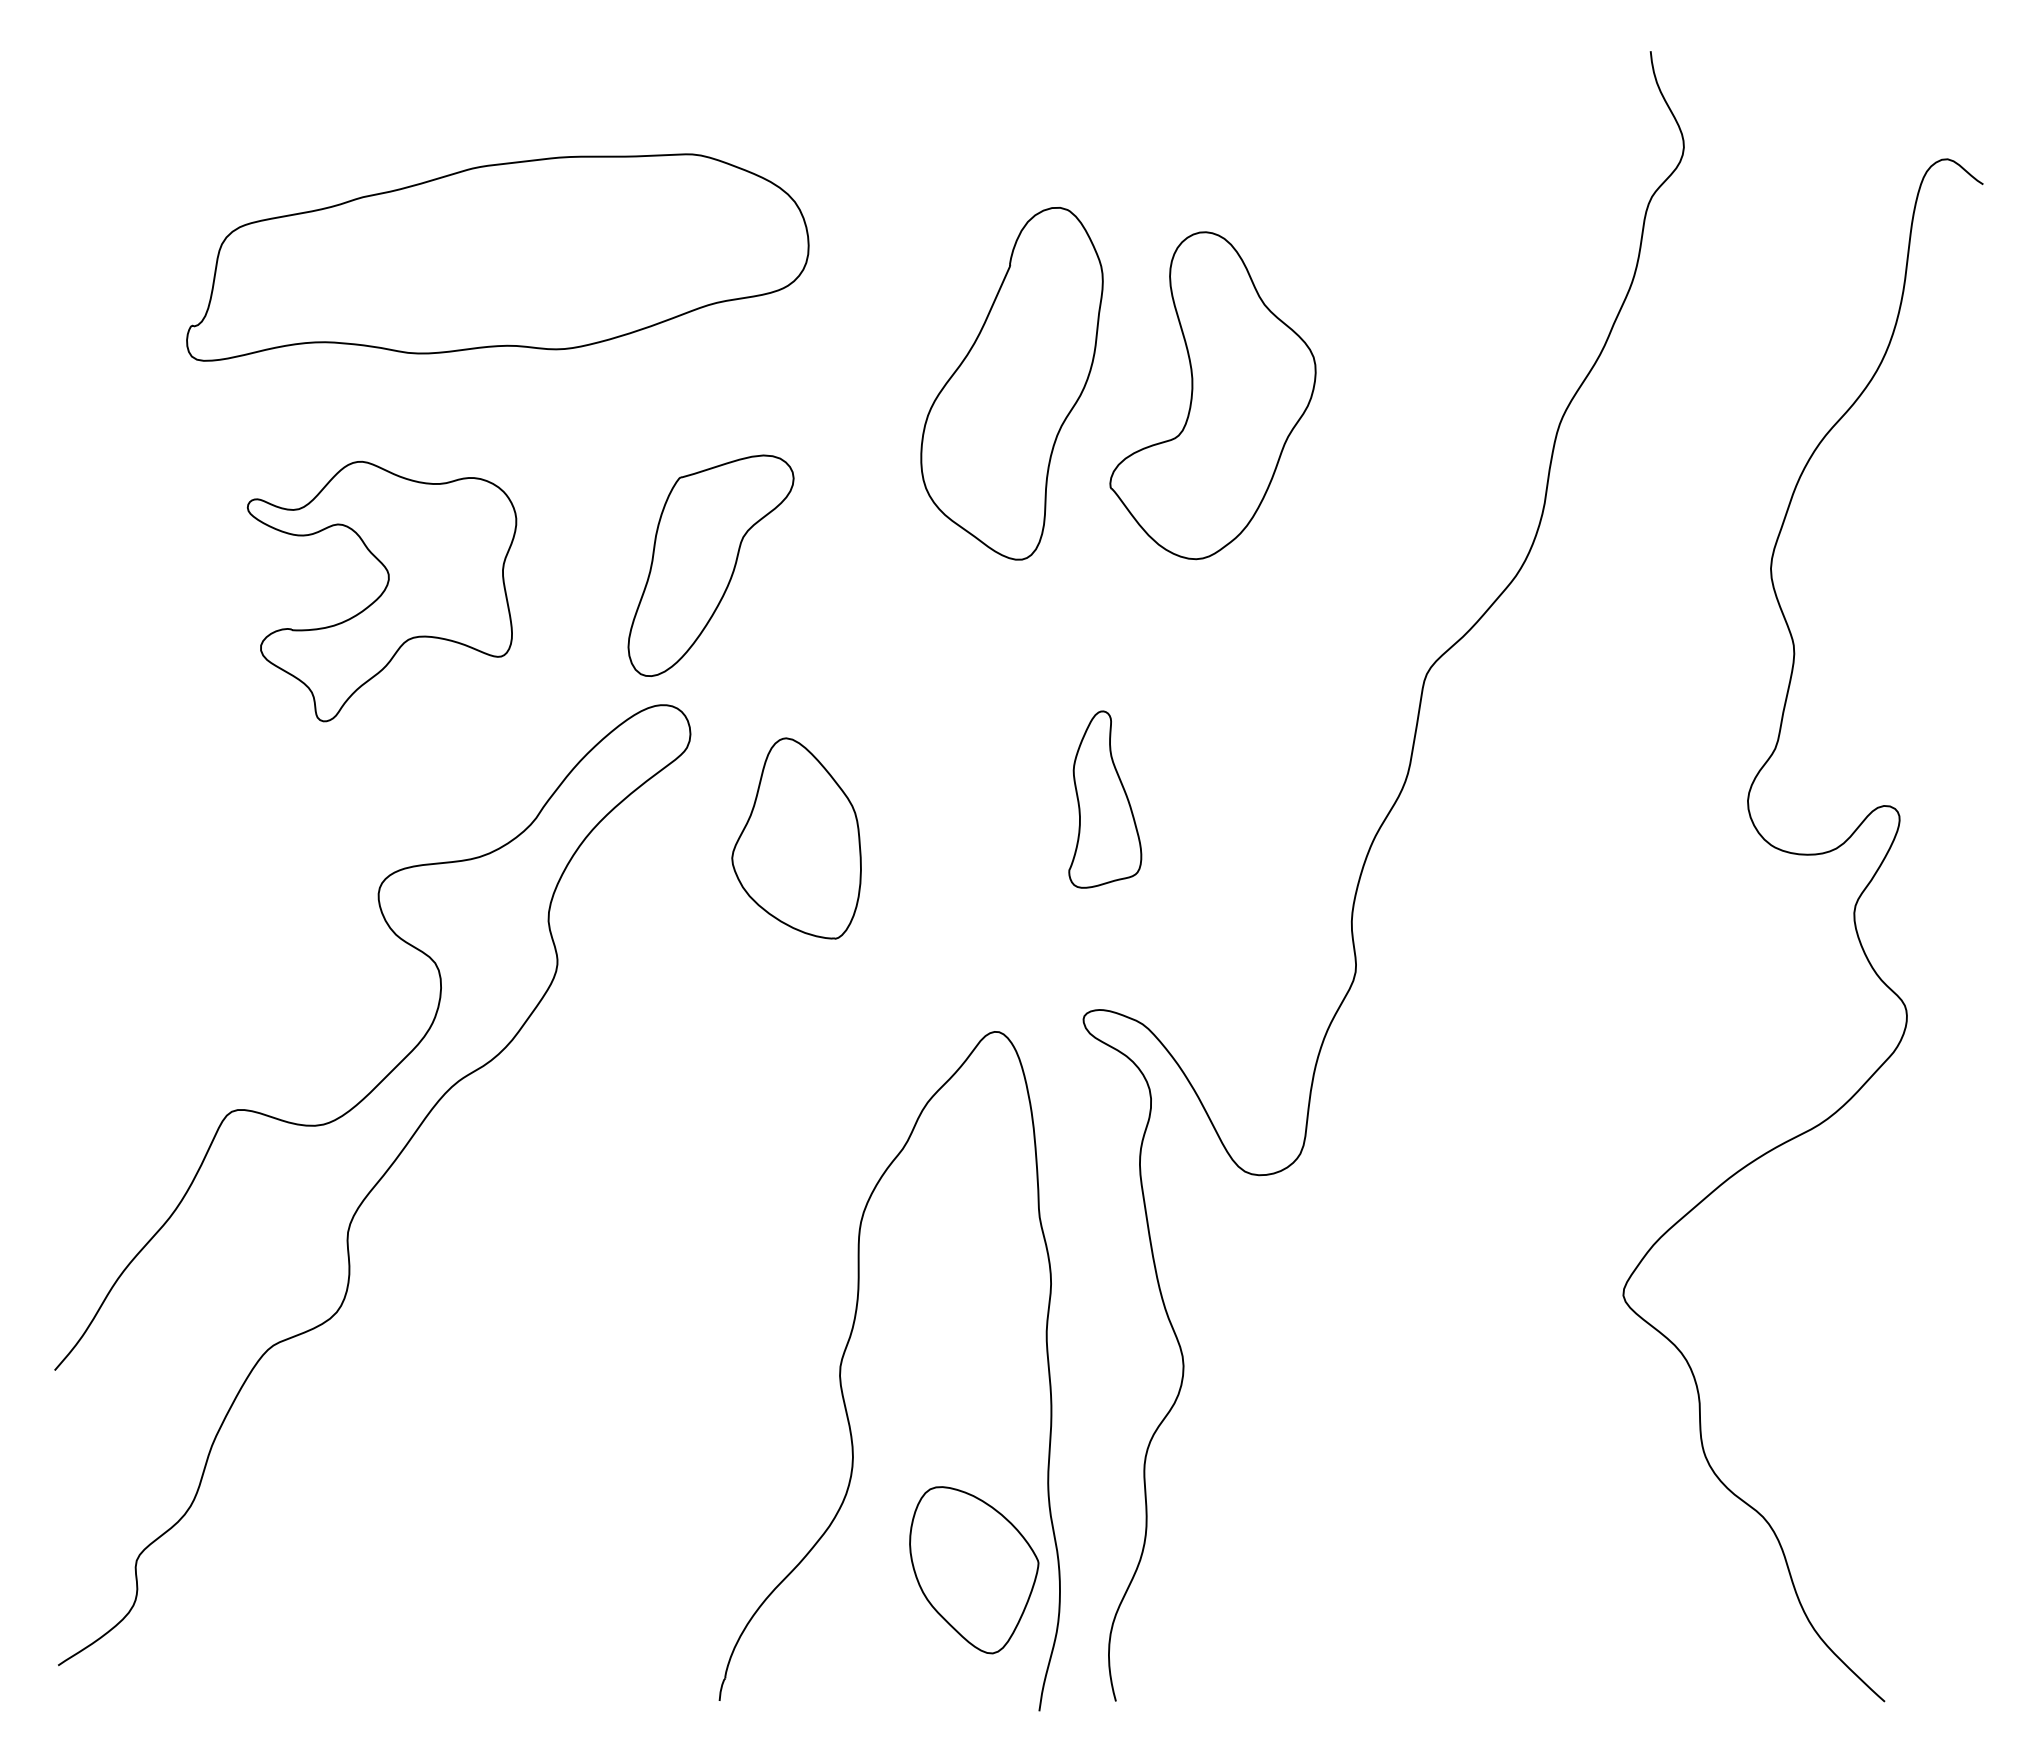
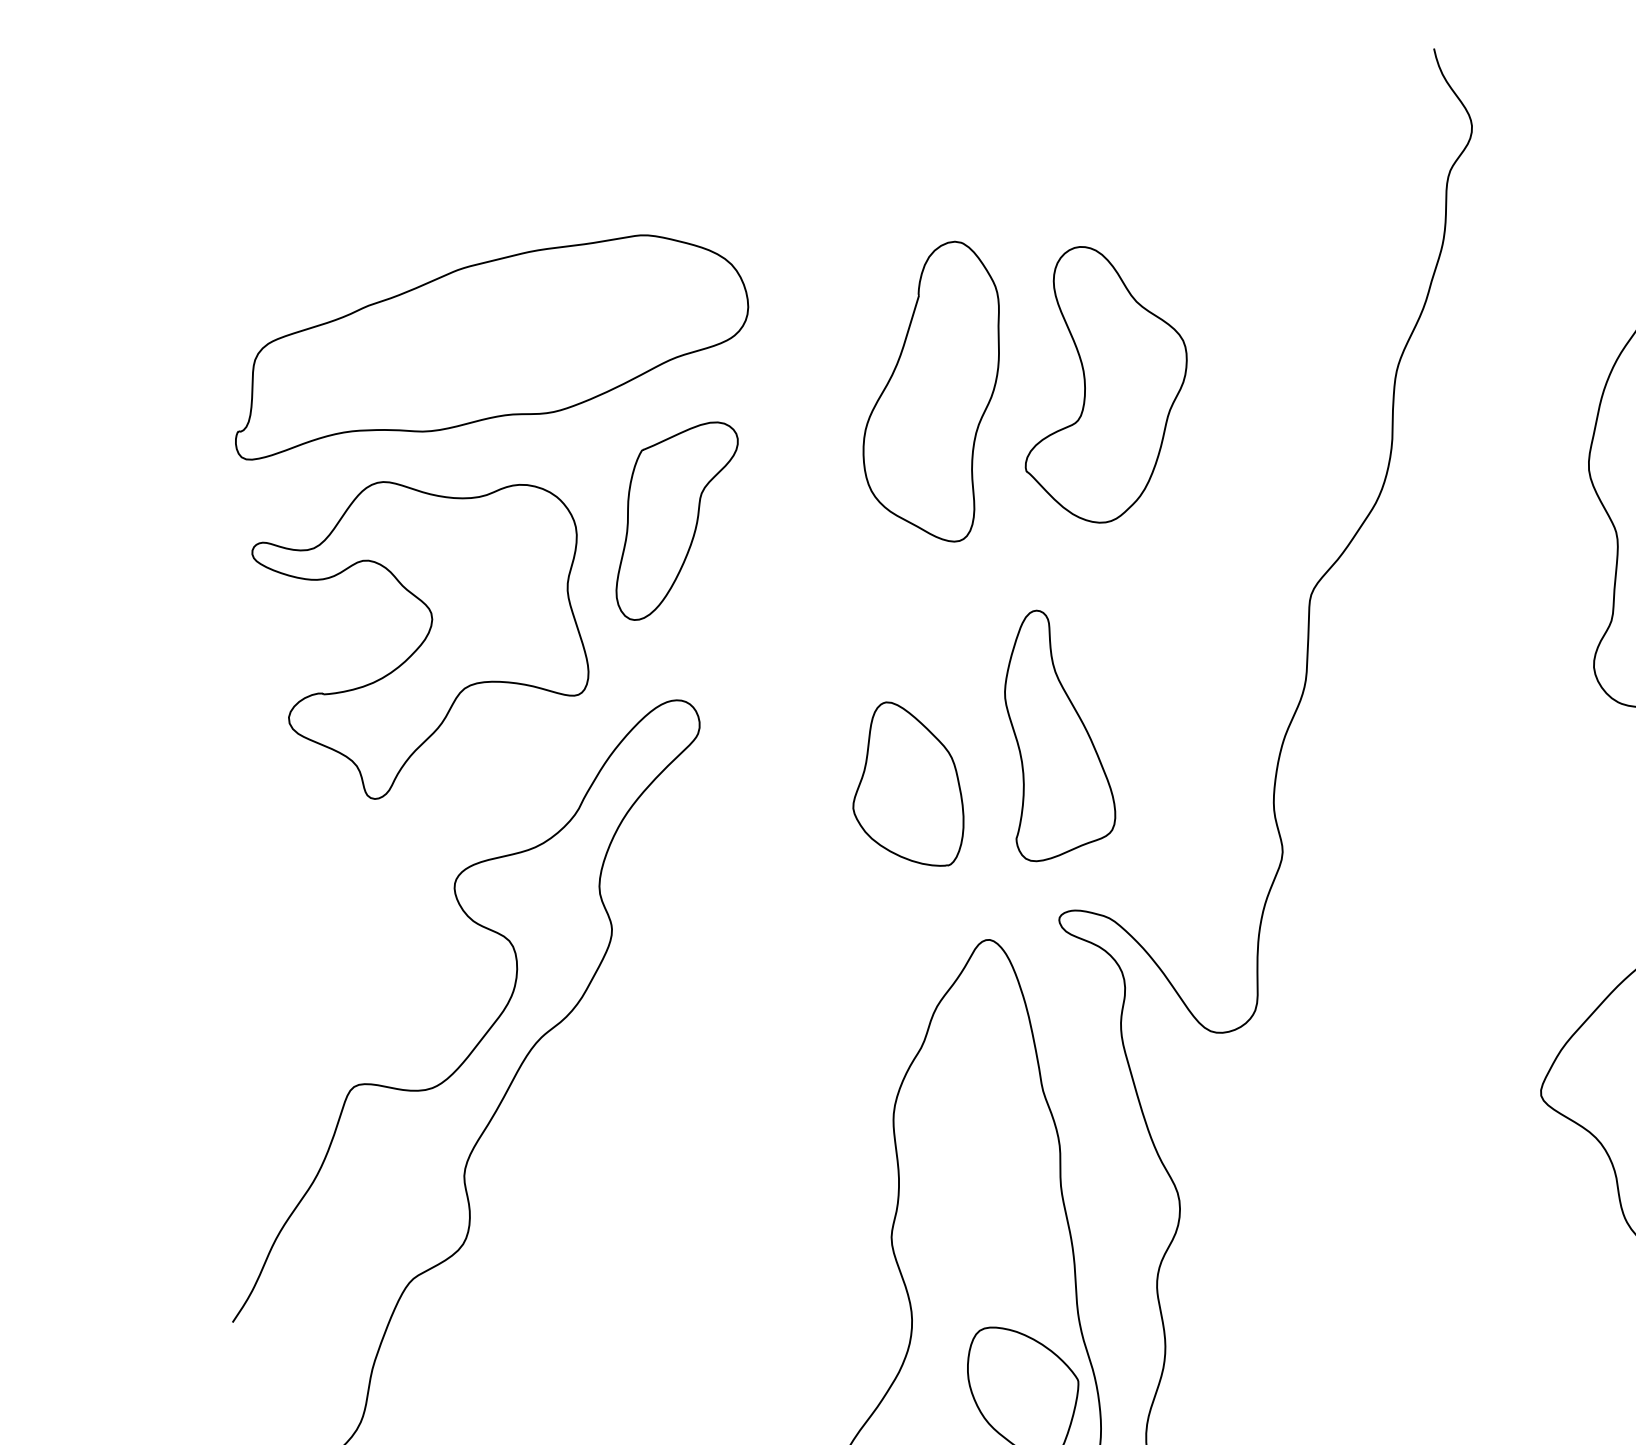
part: (710, 565) -> (677, 520), moved
part: (381, 591) -> (425, 634), size x1.43
part: (1105, 799) -> (1054, 733), size x1.67
part: (796, 838) -> (905, 785), moved

